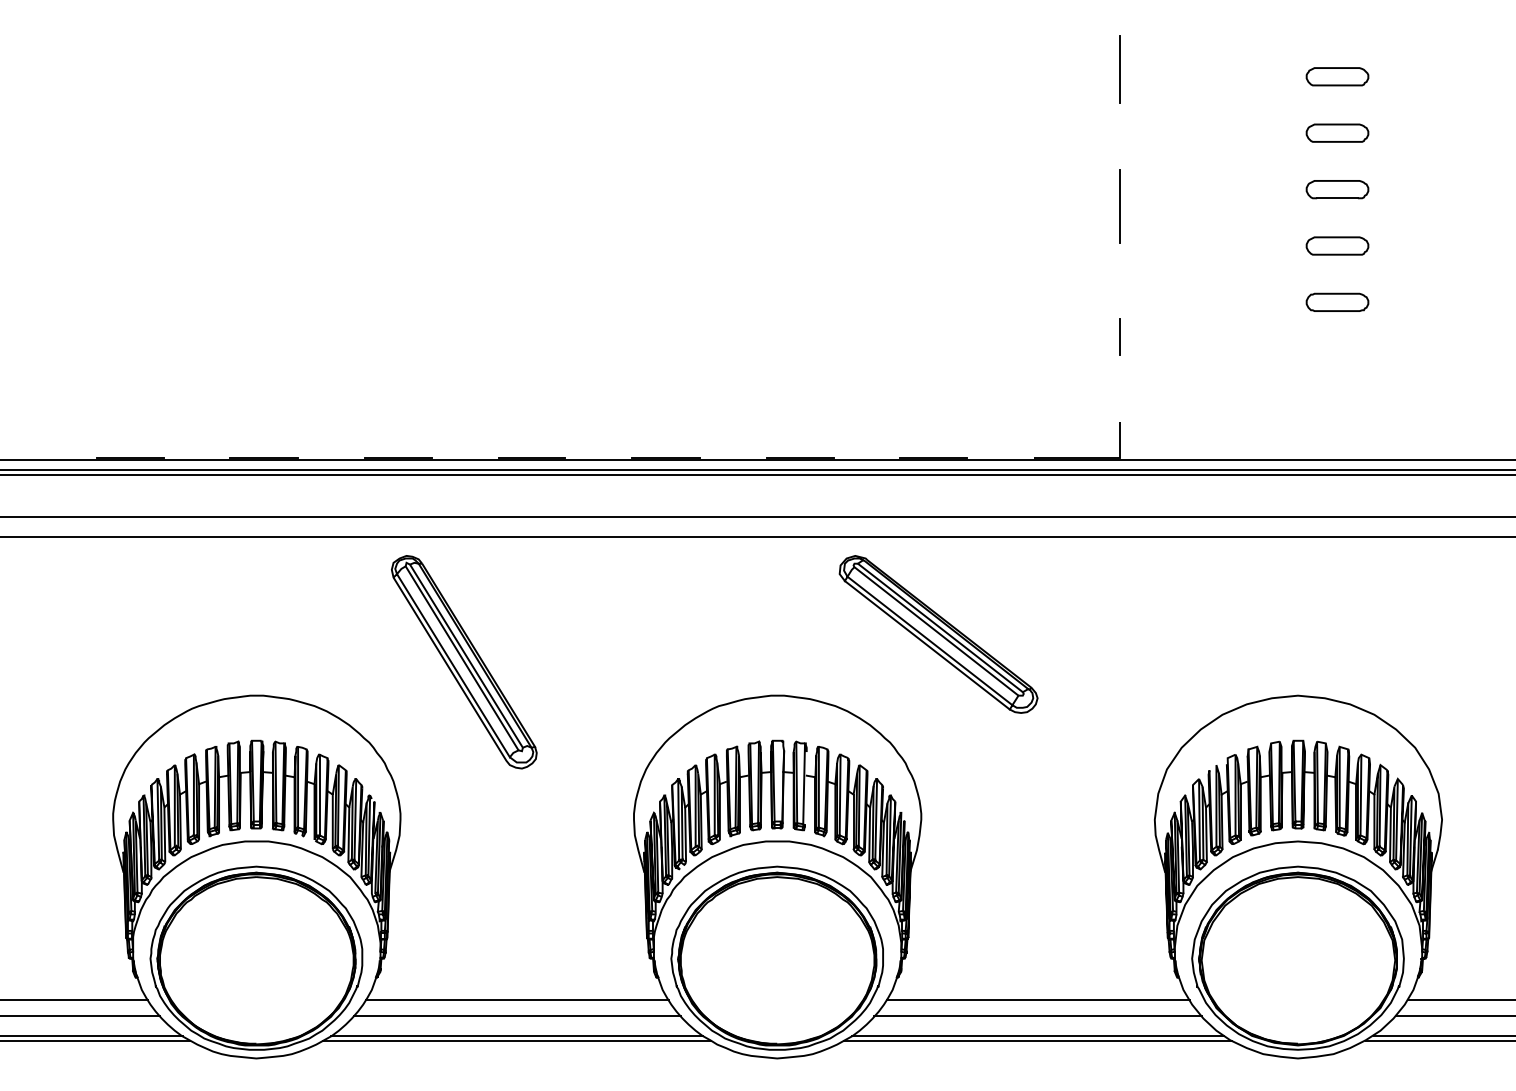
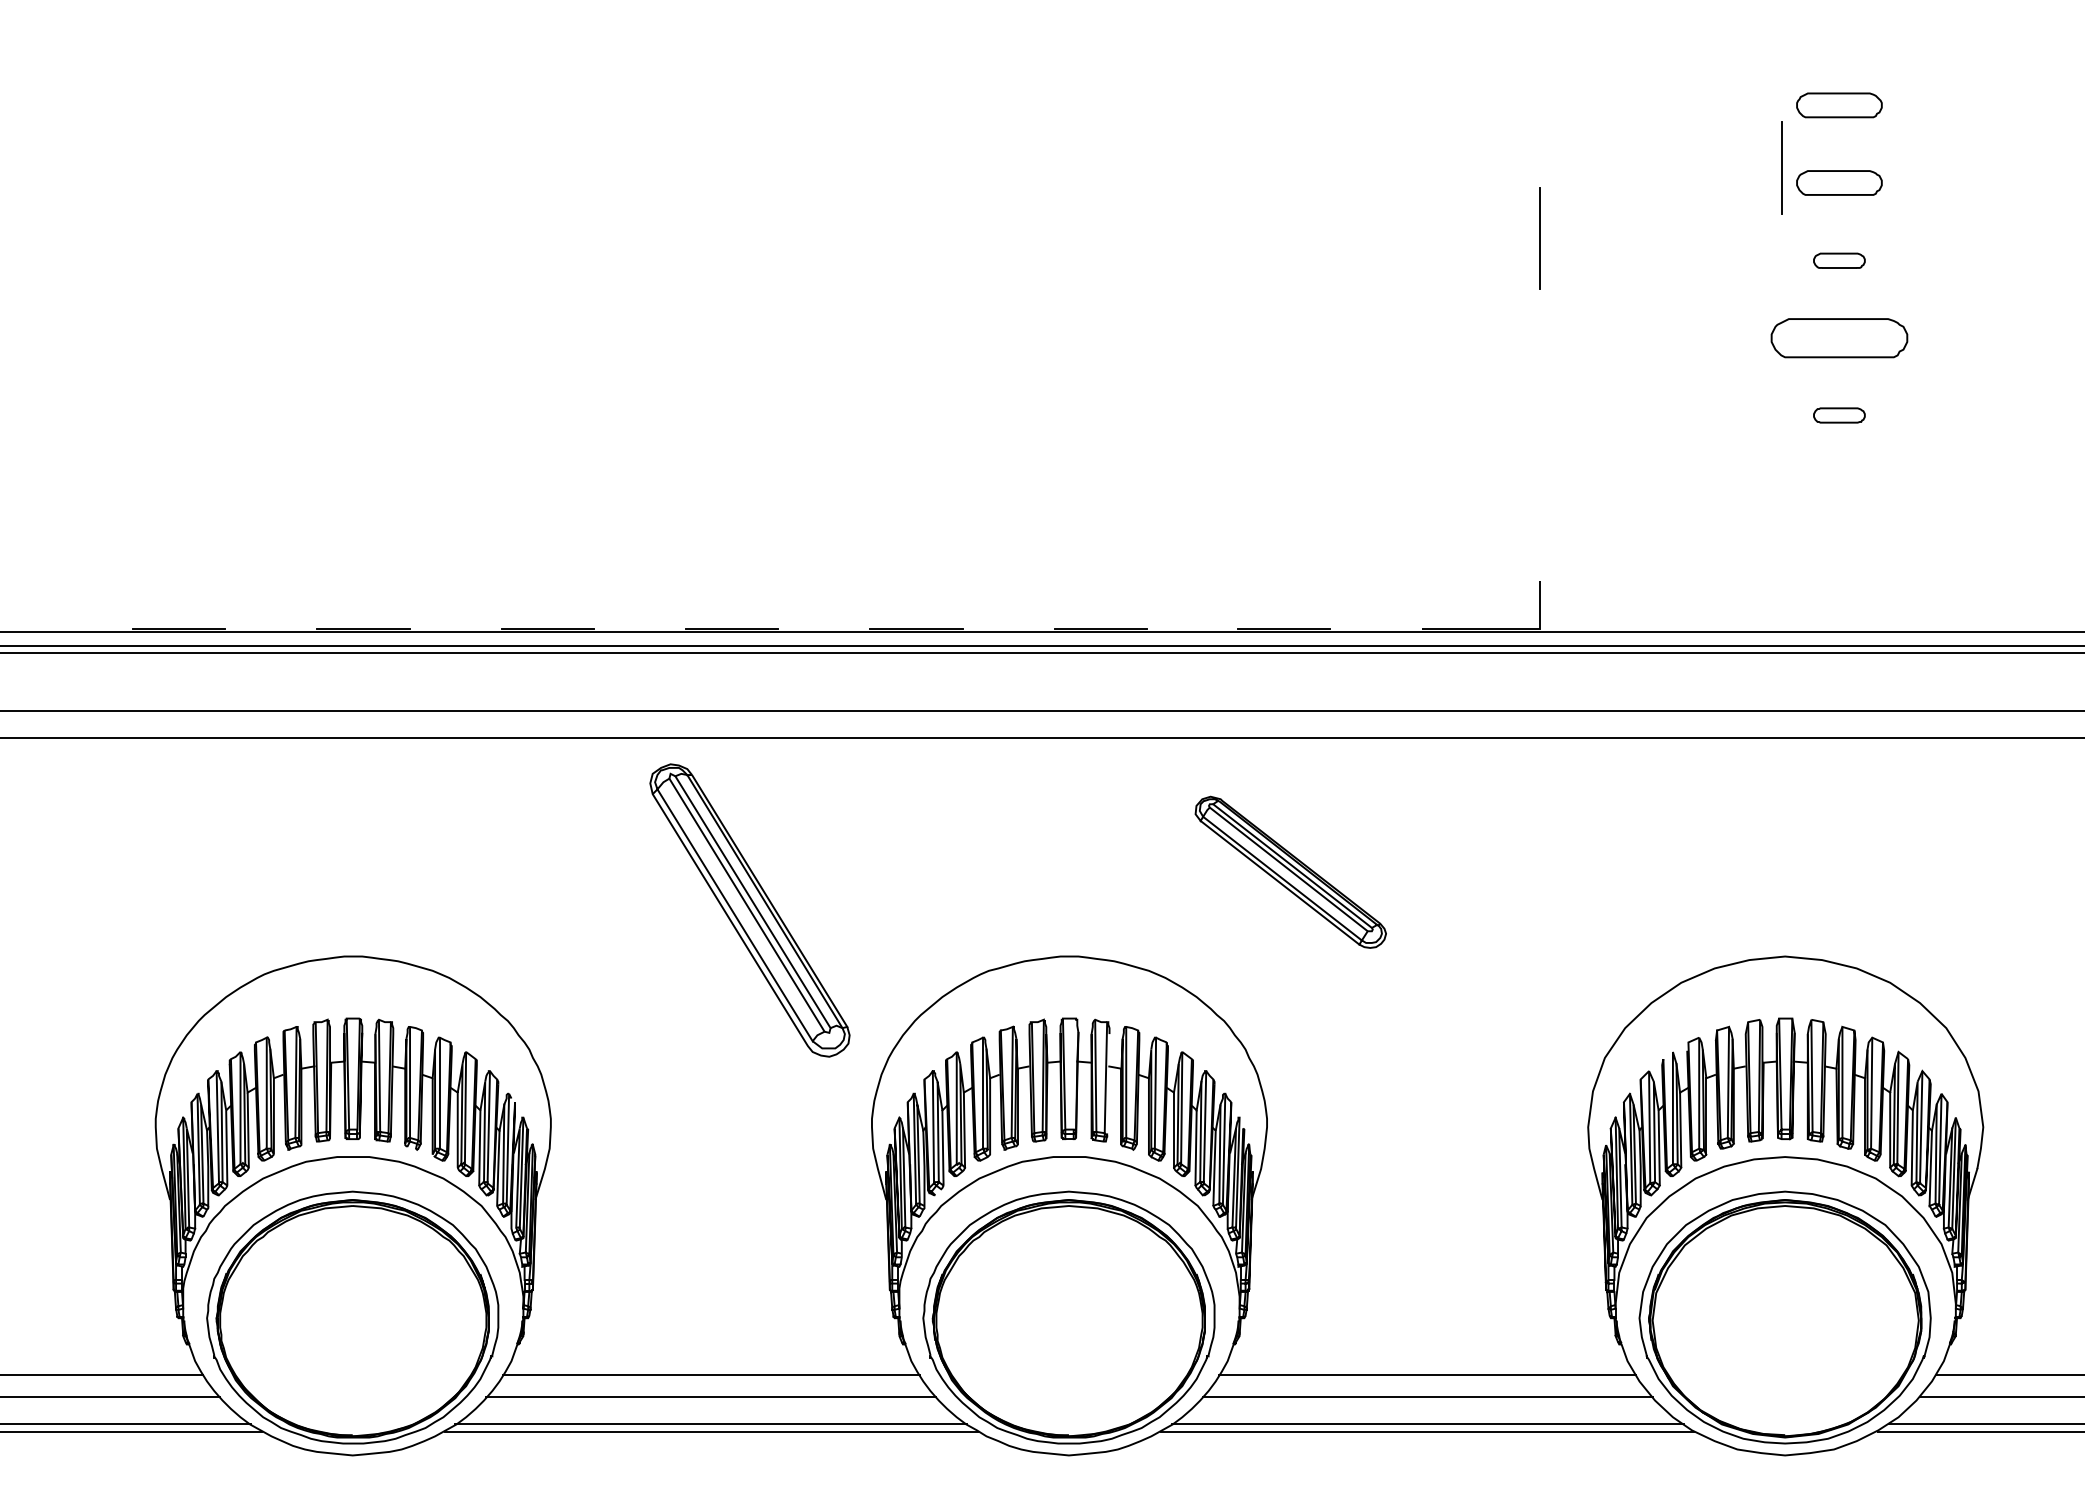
line: (1119, 69) -> (1781, 168), moved
part: (1337, 189) -> (1839, 260), size x0.6
line: (1119, 206) -> (1539, 238), moved
part: (1337, 245) -> (1839, 337), size x1.6
part: (1337, 301) -> (1839, 414), size x0.6
line: (1120, 336) -> (1541, 462), removed
part: (938, 634) -> (1290, 872), size x0.7
part: (464, 662) -> (750, 910), moved

